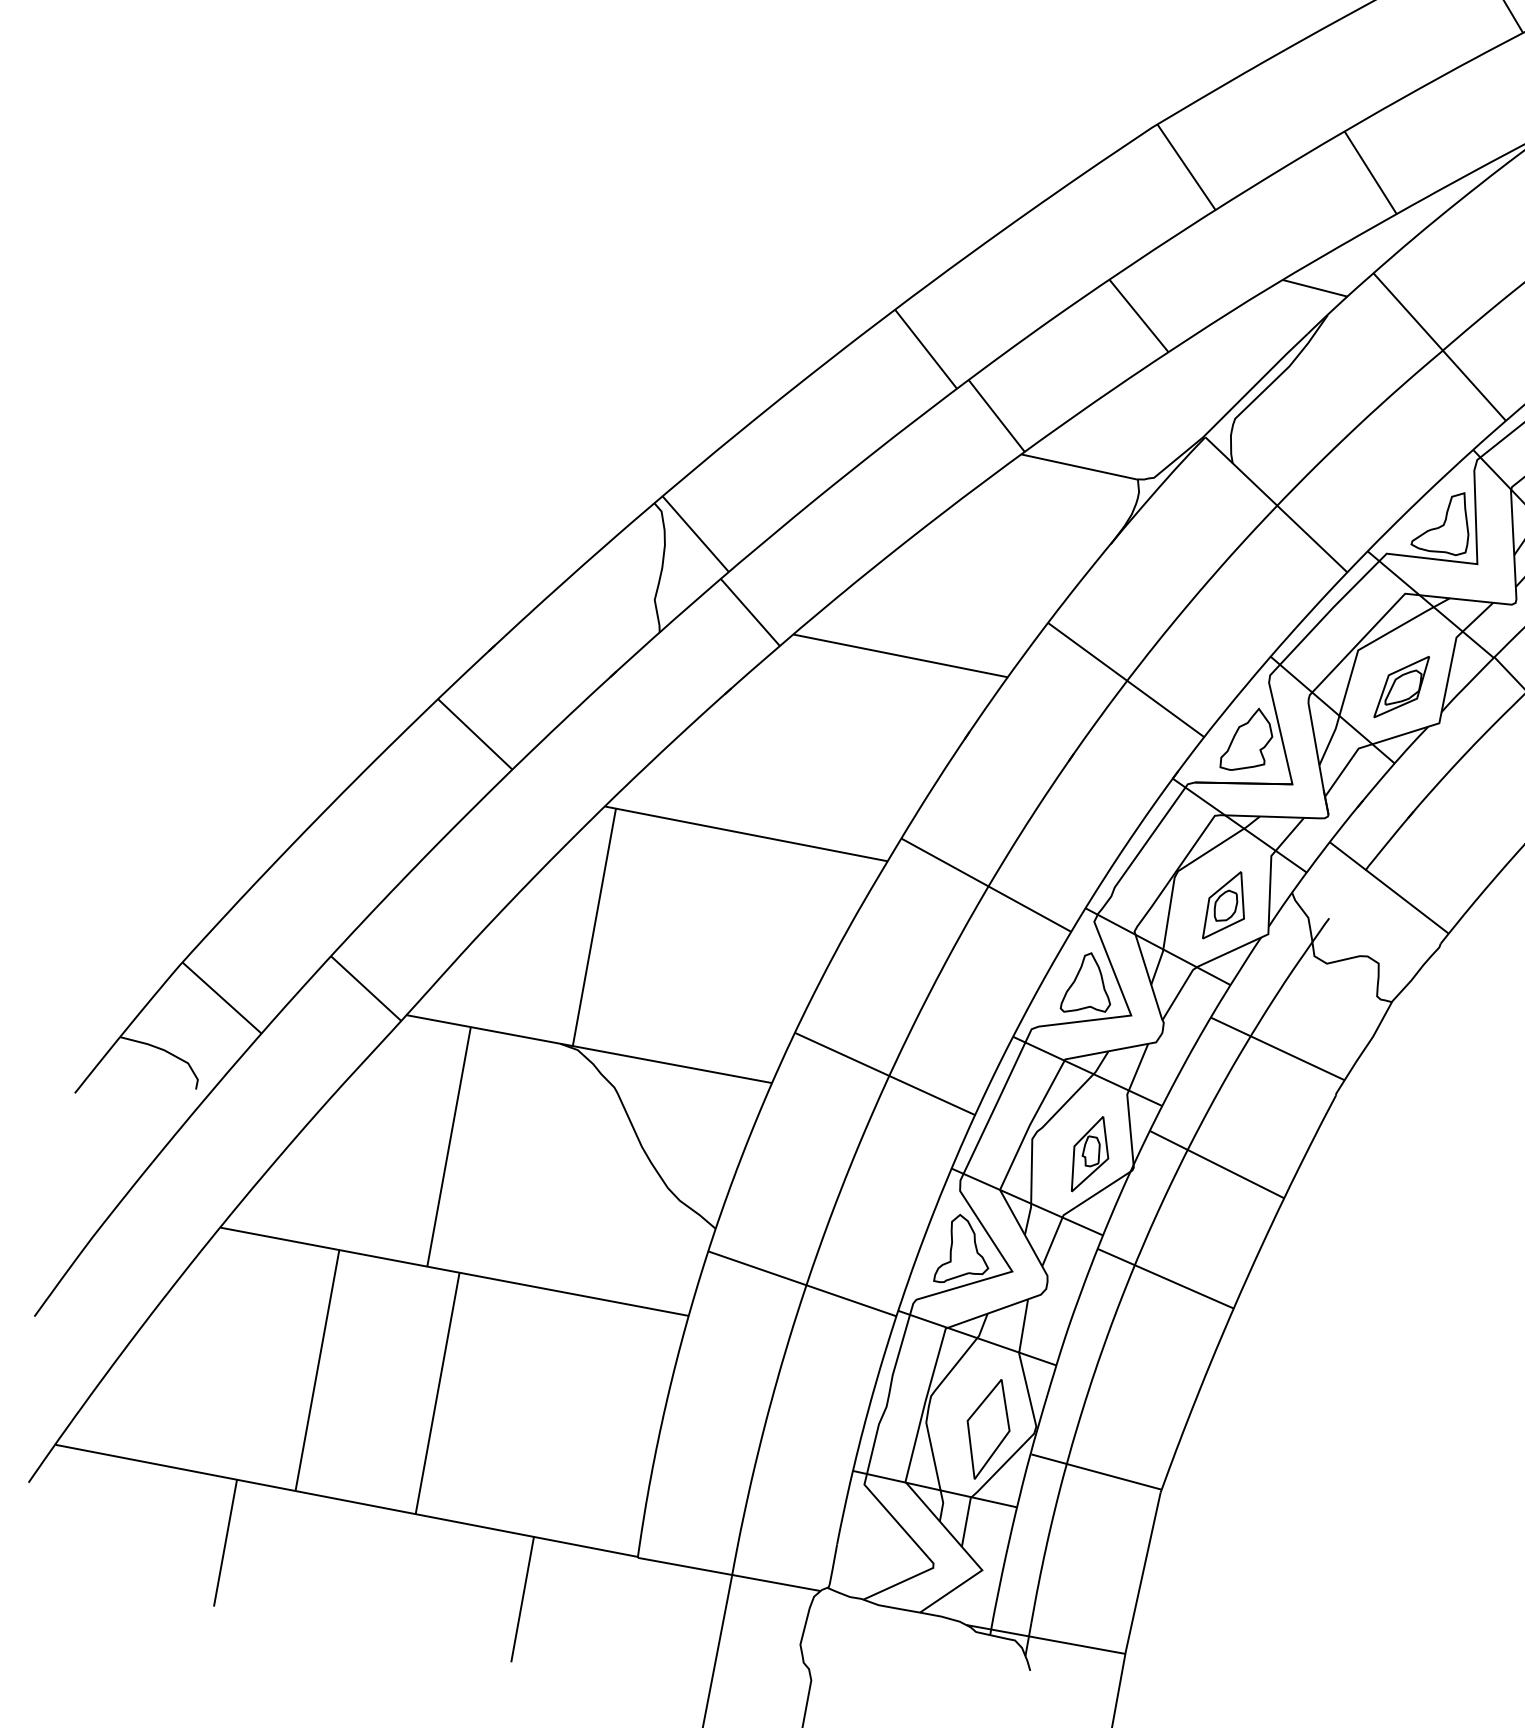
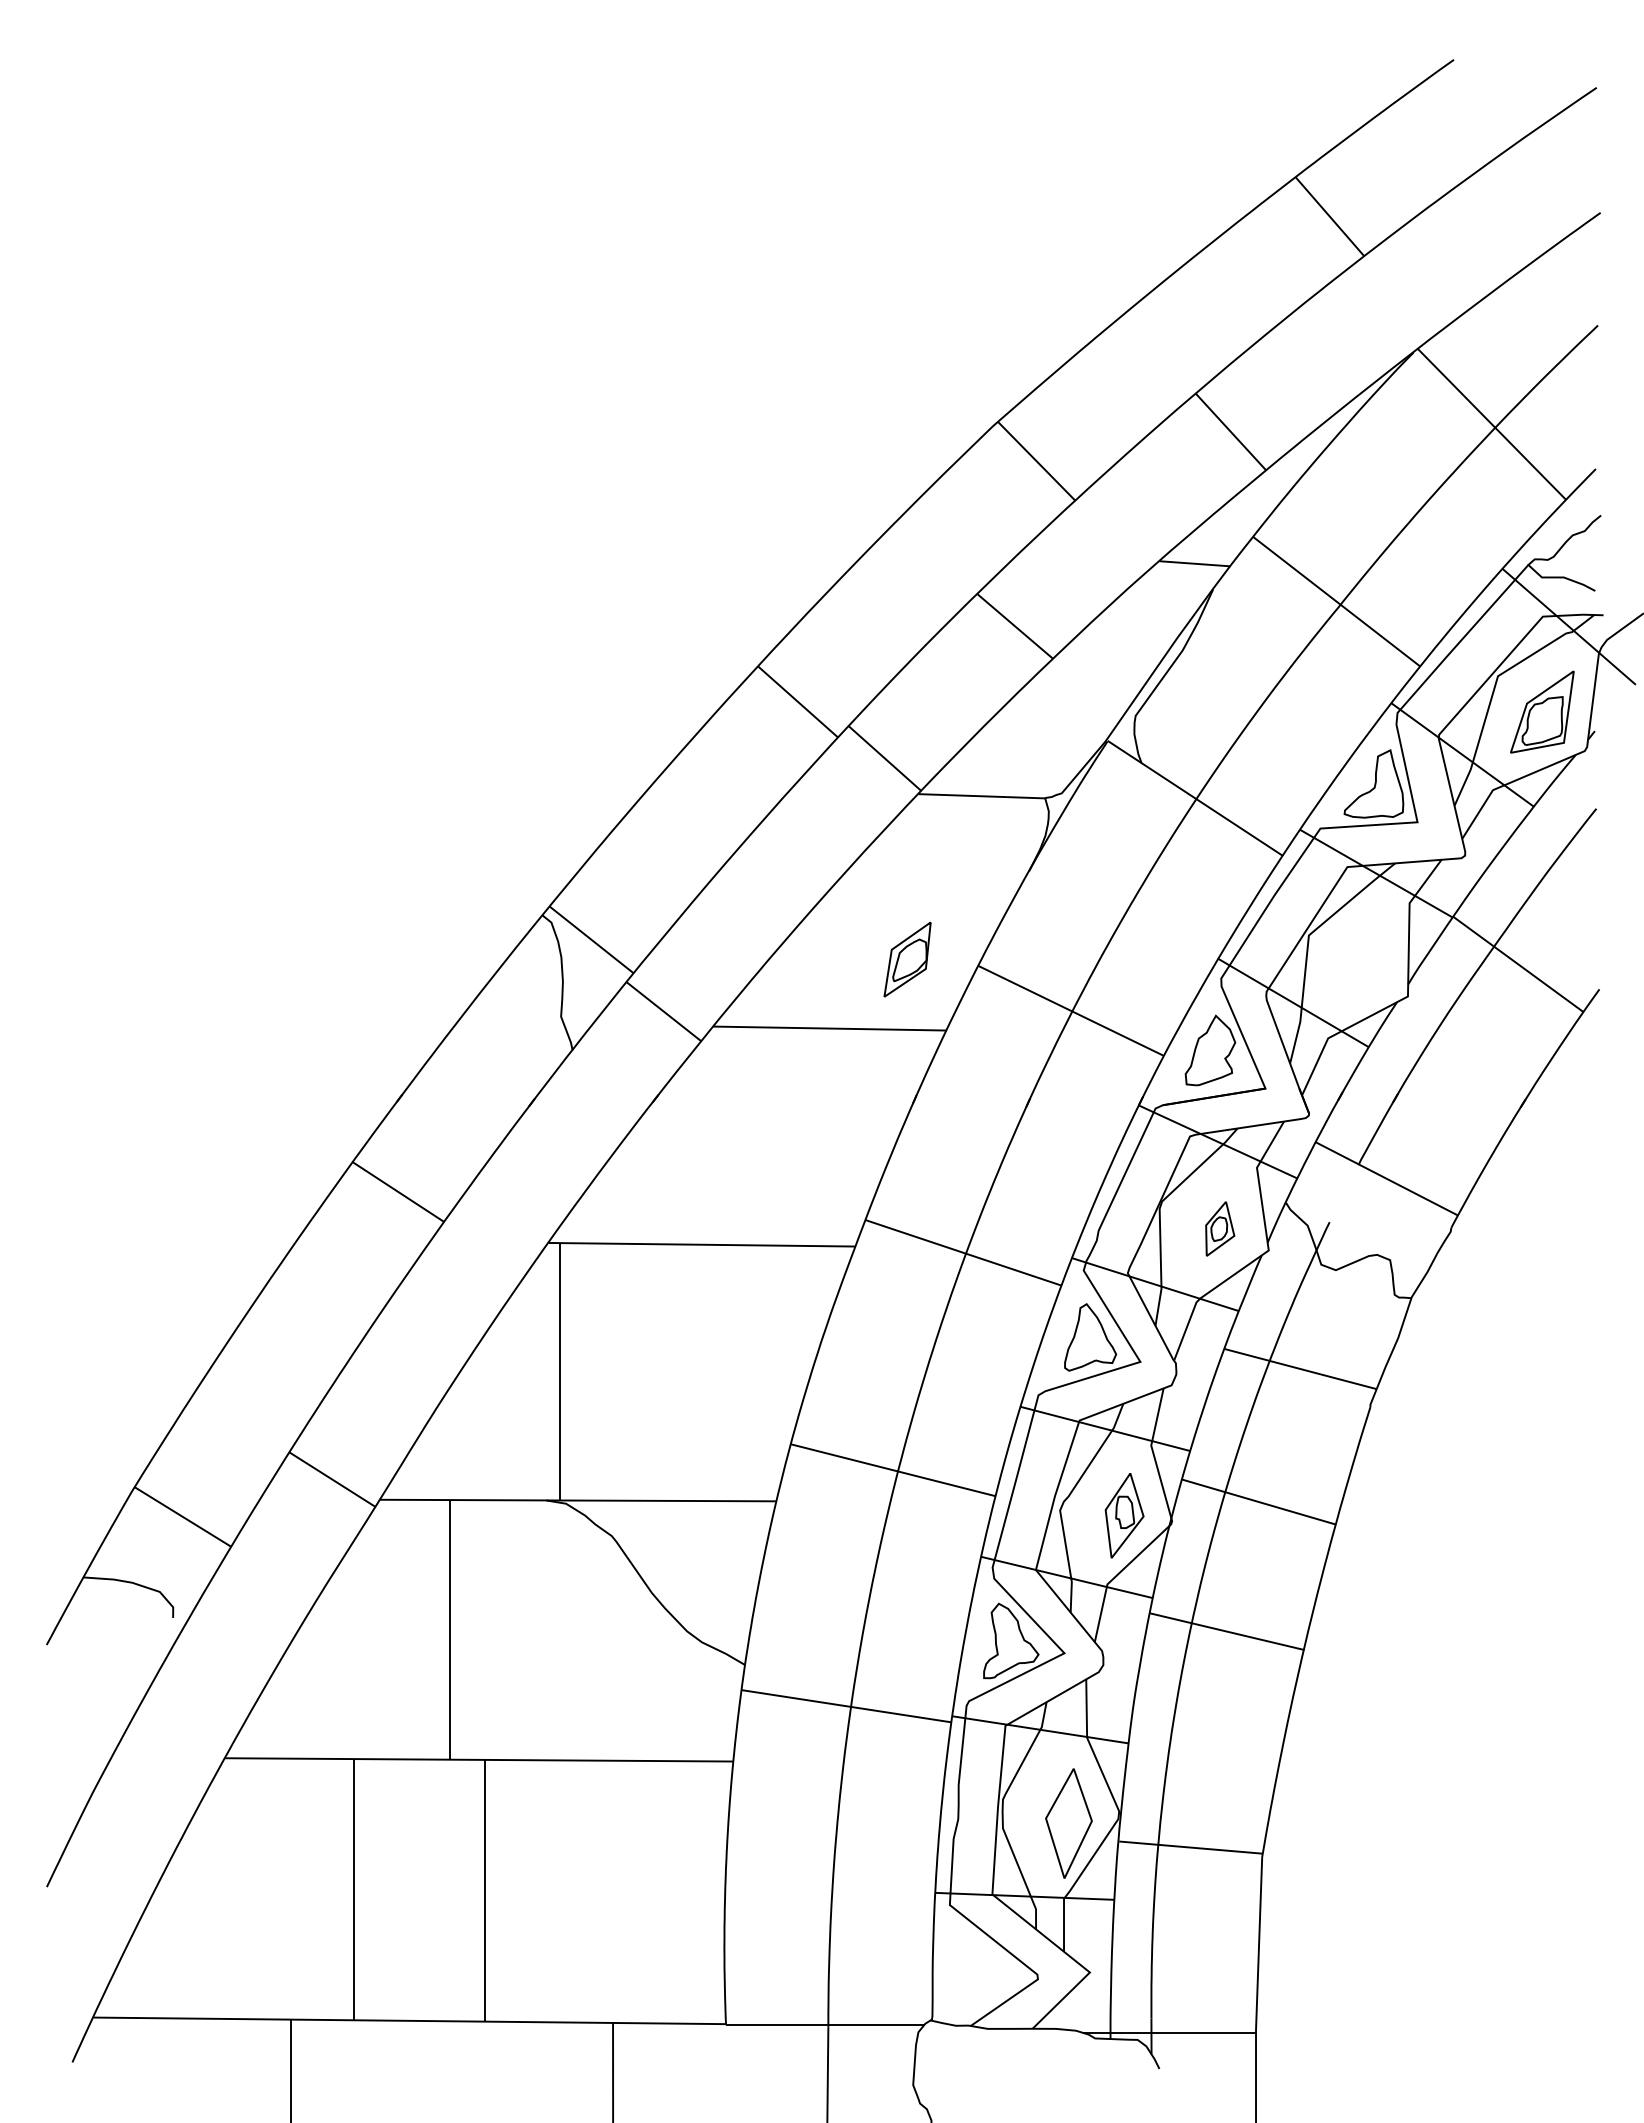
part: (1401, 686) -> (907, 959), moved
part: (1227, 905) -> (1220, 1228), size x0.7

